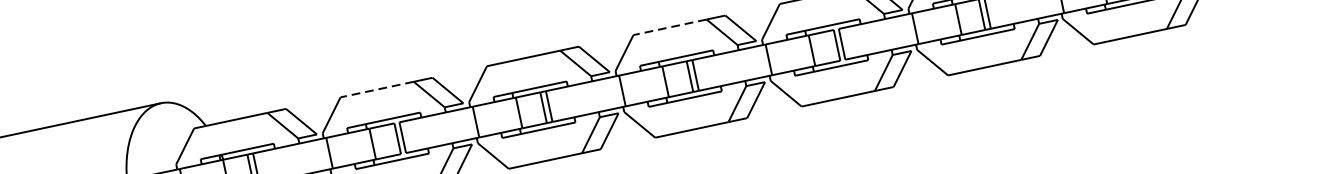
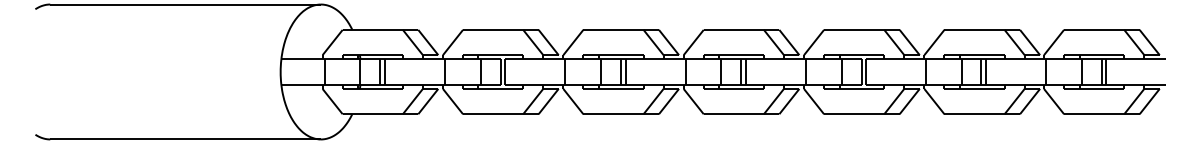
line: (669, 26) -> (733, 29), dashed -> solid
line: (376, 89) -> (492, 29), dashed -> solid

